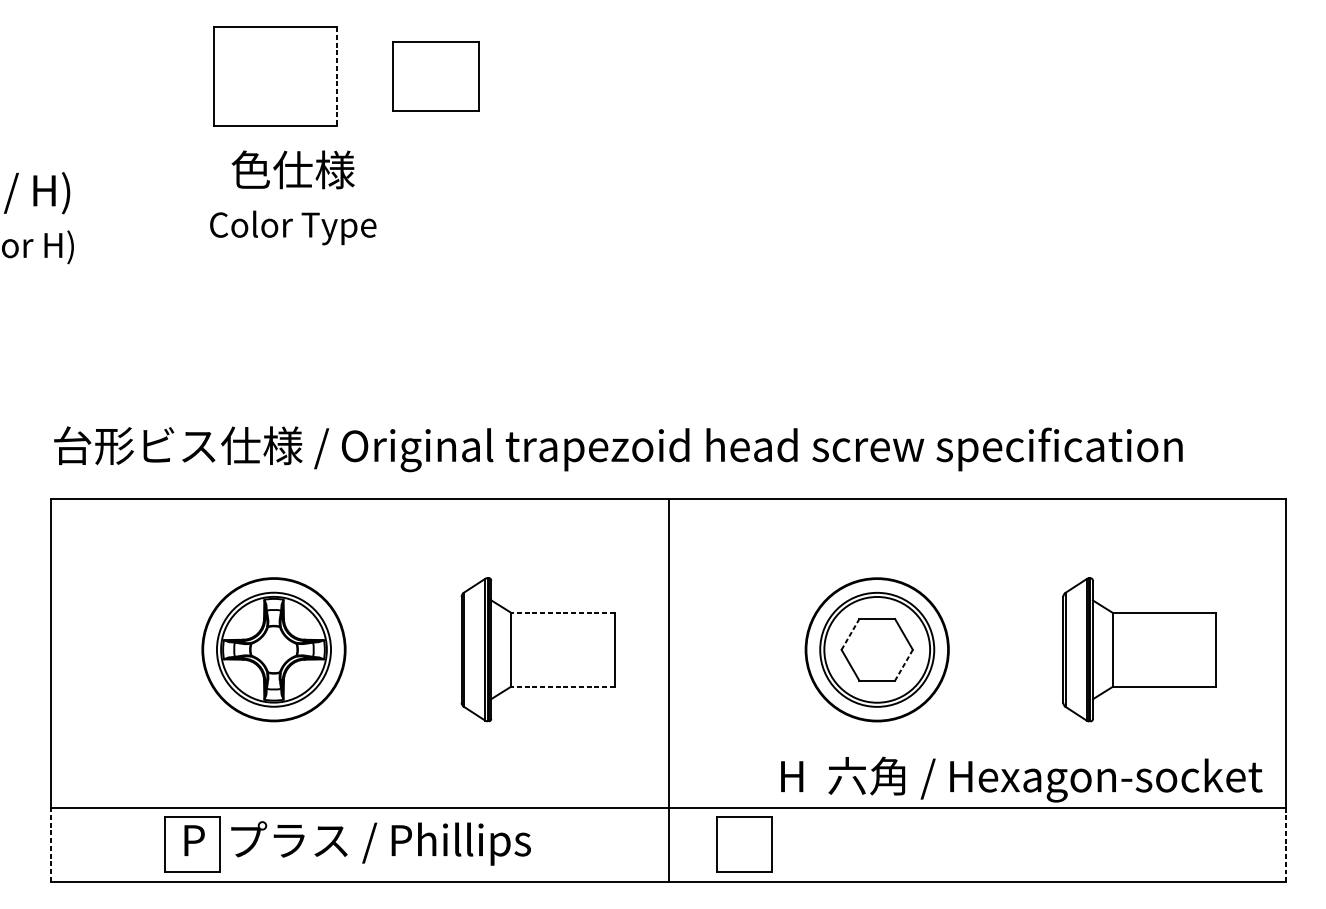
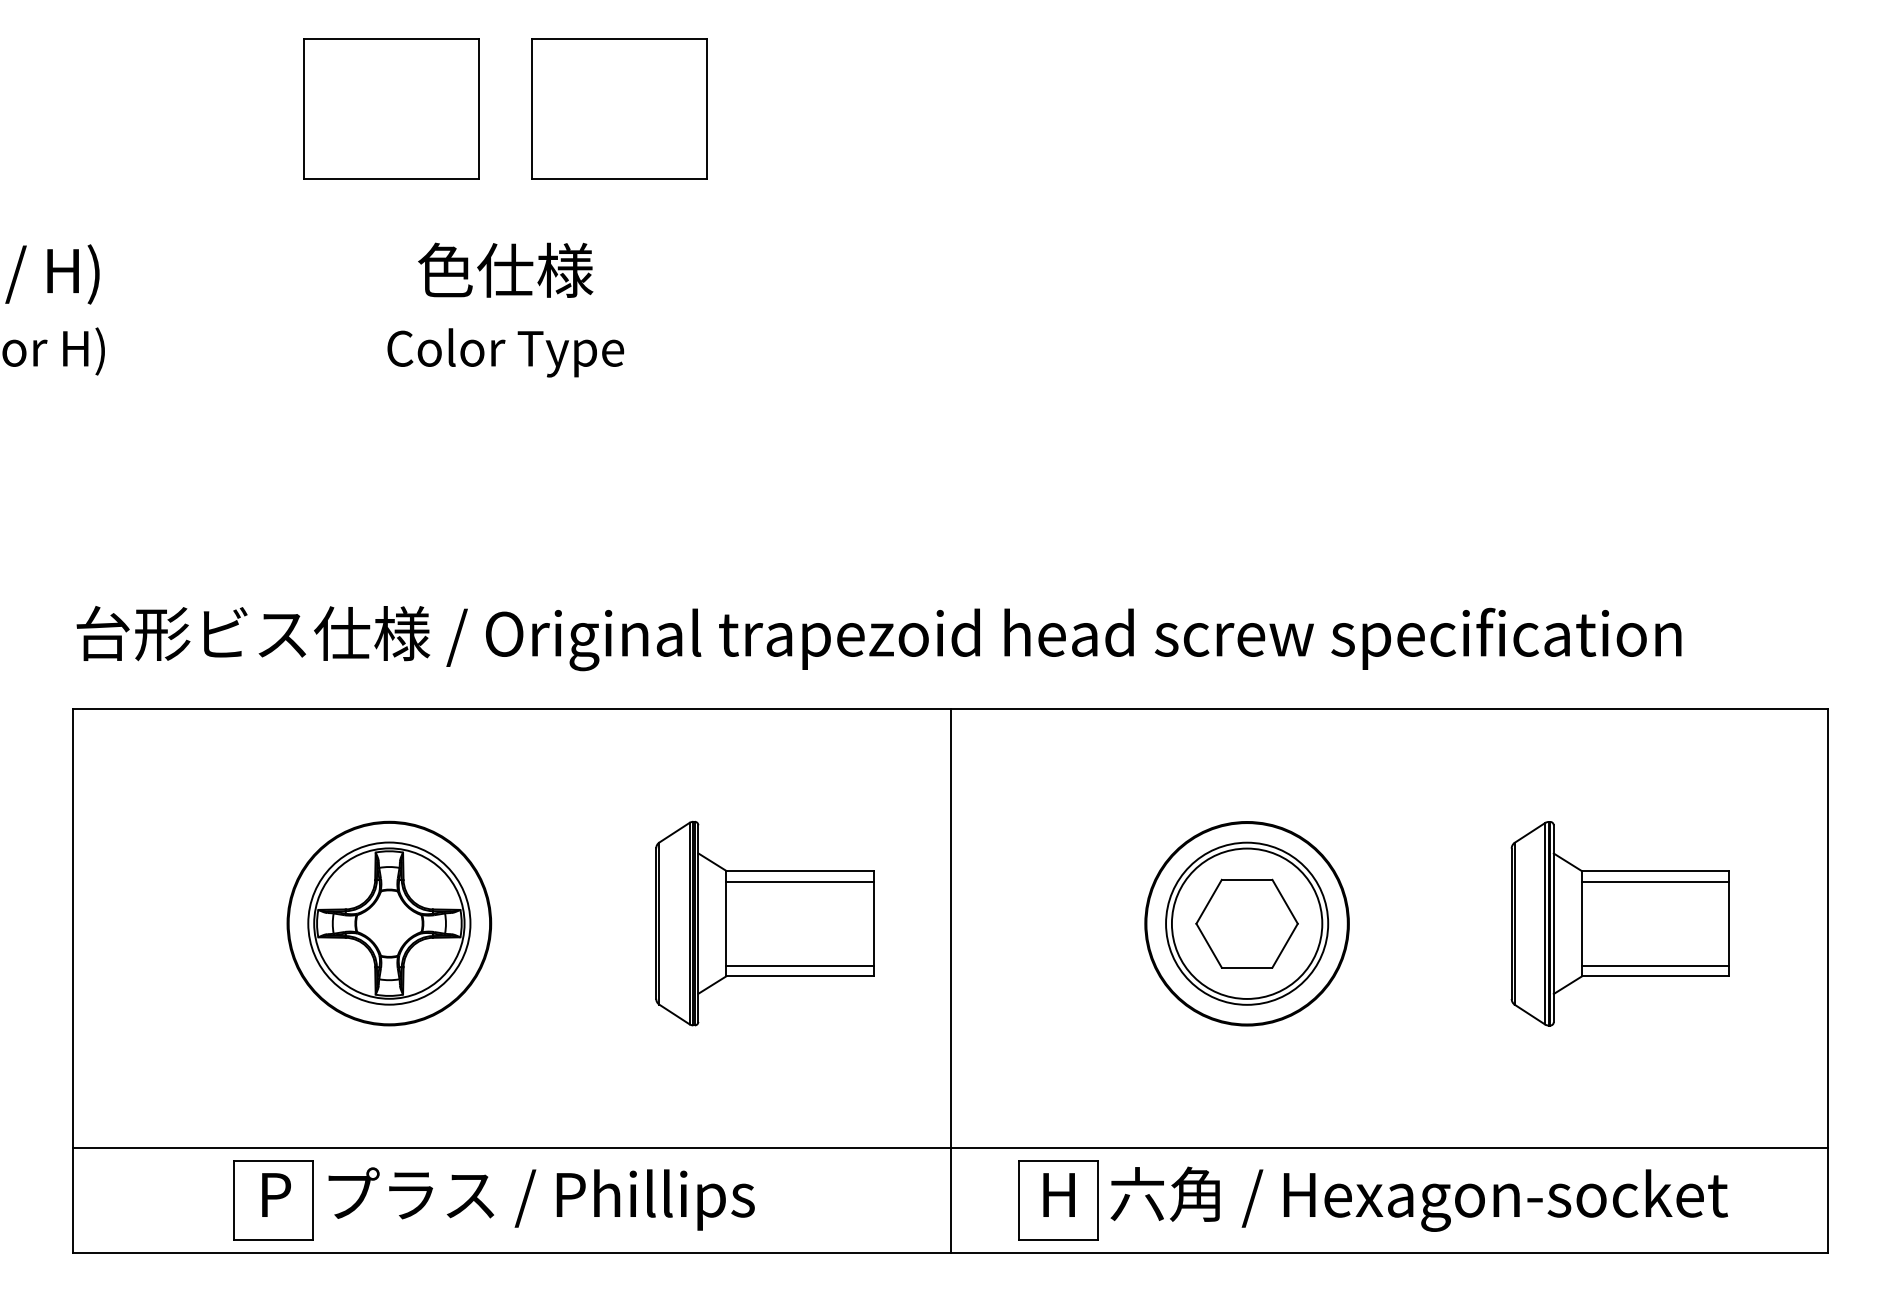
part: (435, 76) -> (619, 108), size x1.43
line: (337, 77) -> (479, 109), dashed -> solid
text: (293, 197) -> (505, 309), moved
line: (563, 612) -> (800, 870), dashed -> solid
line: (562, 620) -> (799, 881), added
line: (1164, 620) -> (1655, 881), added
line: (850, 634) -> (1209, 901), dashed -> solid
line: (903, 665) -> (1284, 946), dashed -> solid
line: (562, 679) -> (799, 965), added
line: (1164, 679) -> (1655, 965), added
line: (563, 686) -> (800, 976), dashed -> solid
text: (1021, 779) -> (1385, 1198), moved
line: (51, 844) -> (72, 1200), dashed -> solid
line: (1286, 844) -> (1828, 1200), dashed -> solid

